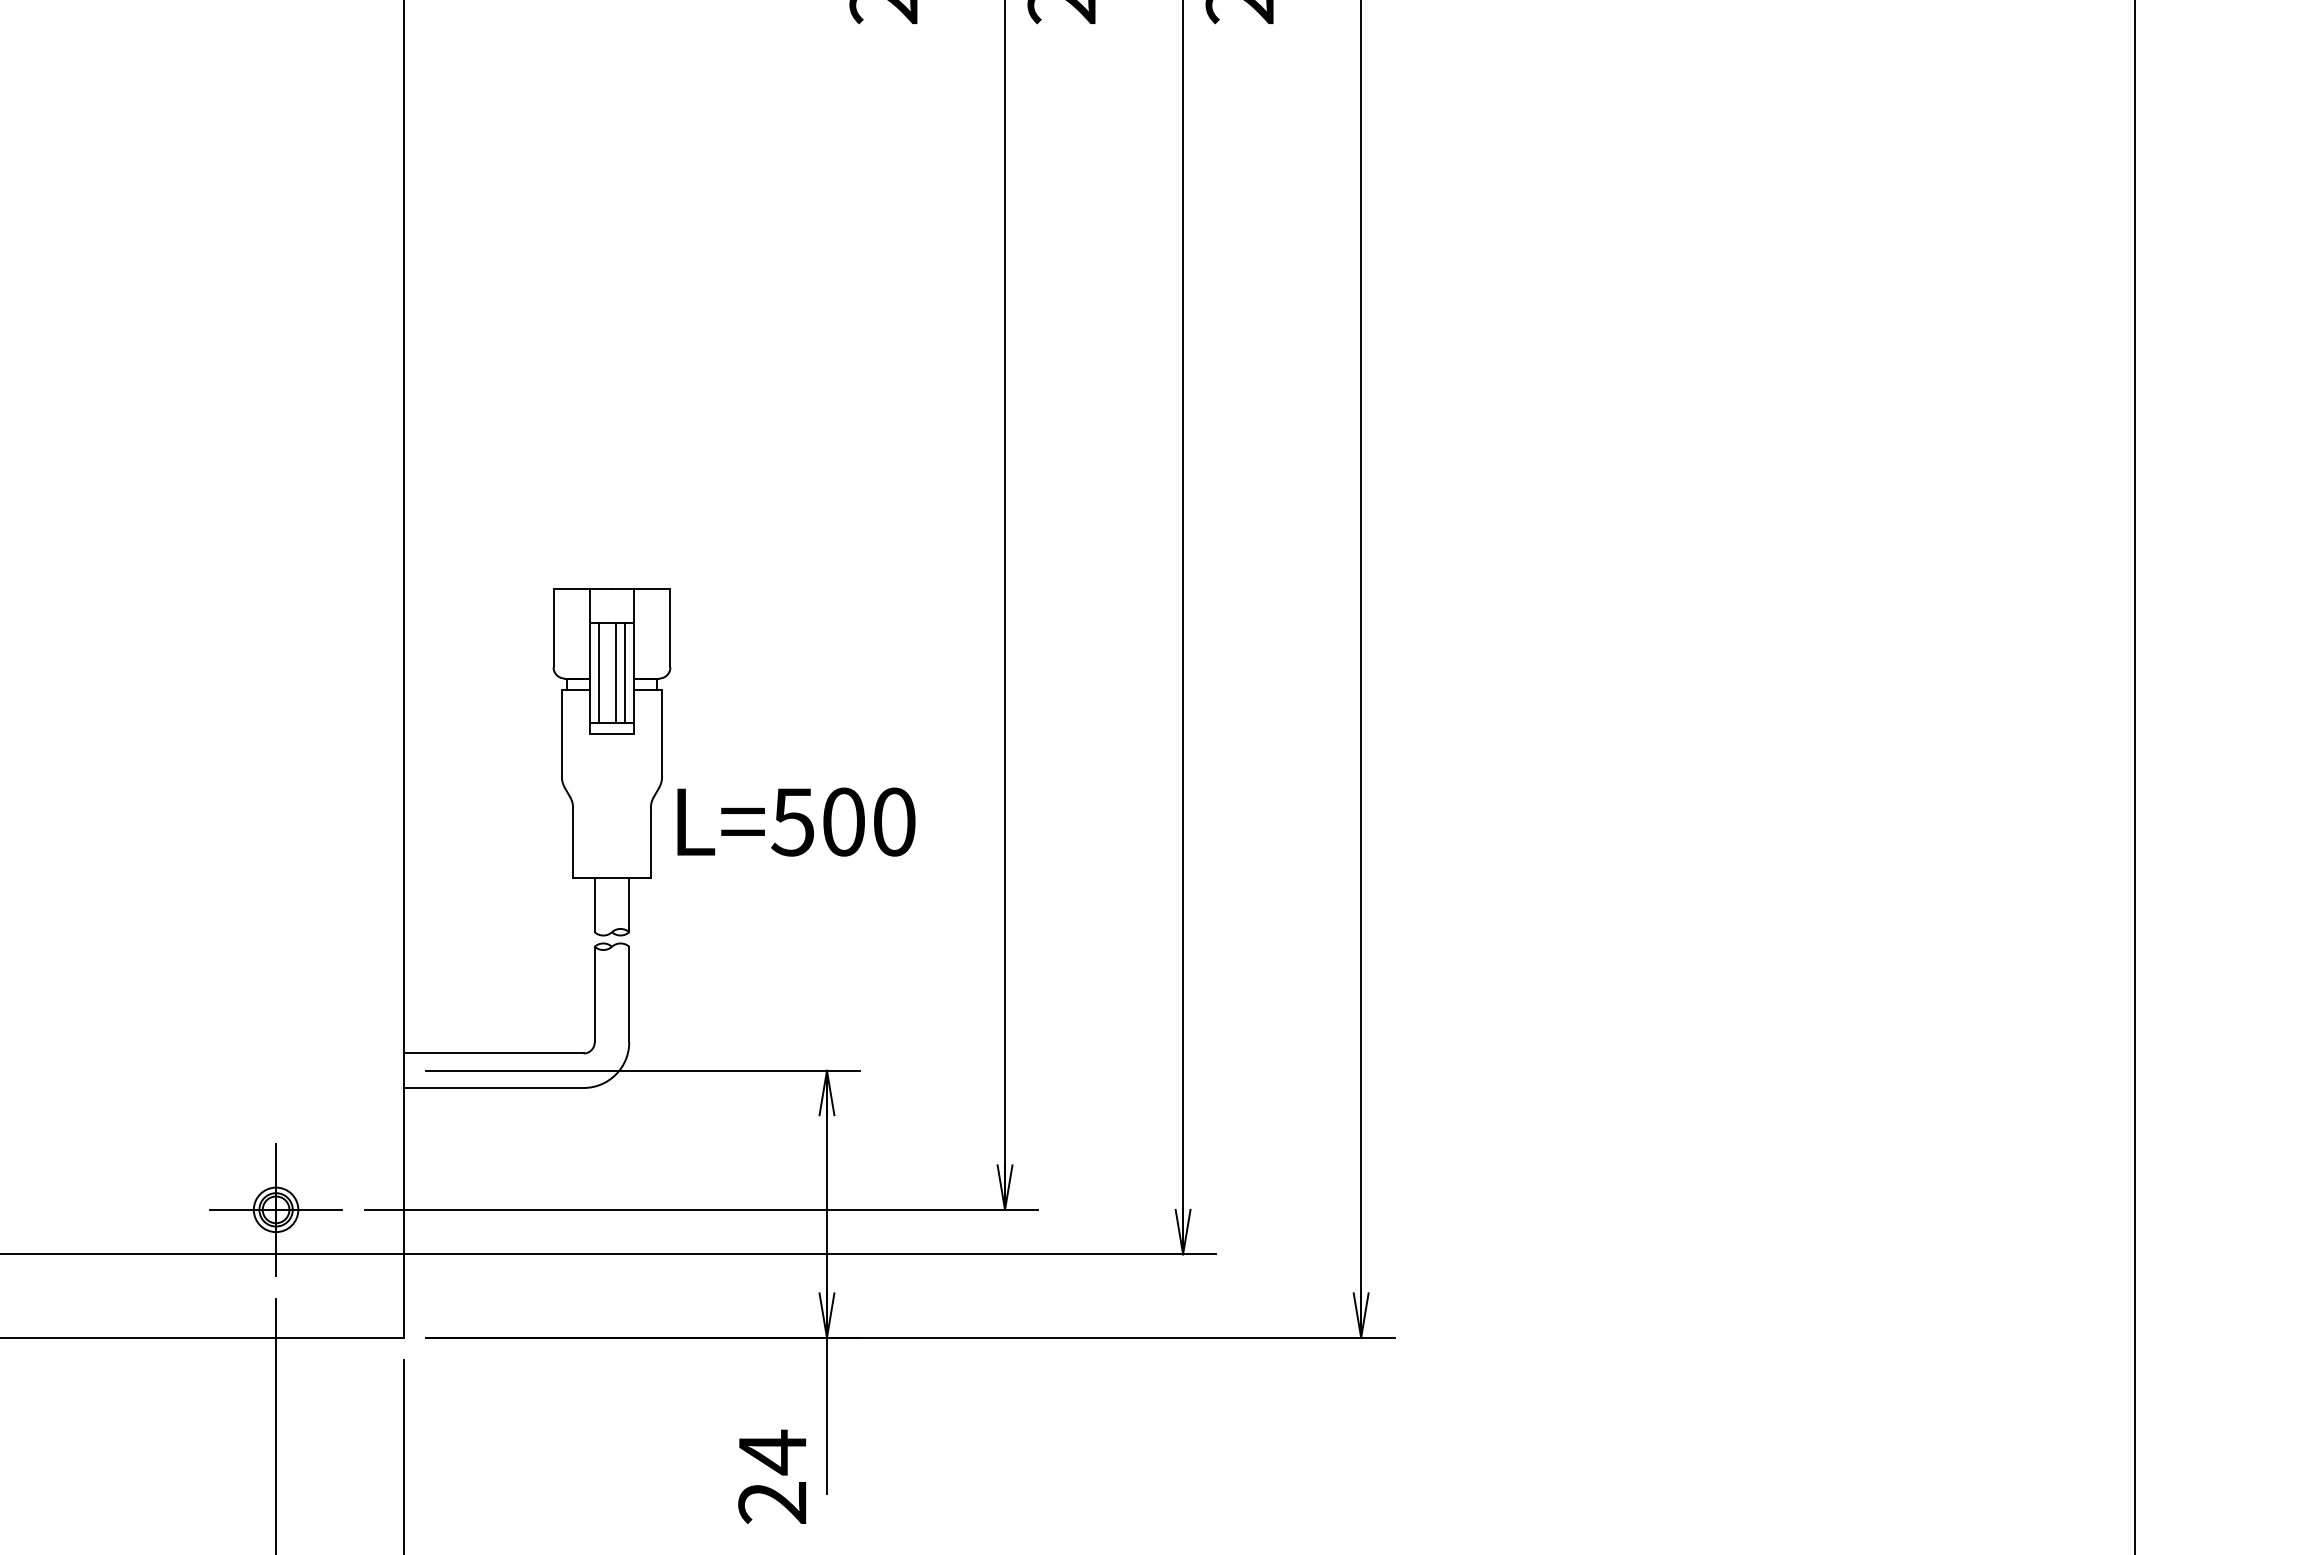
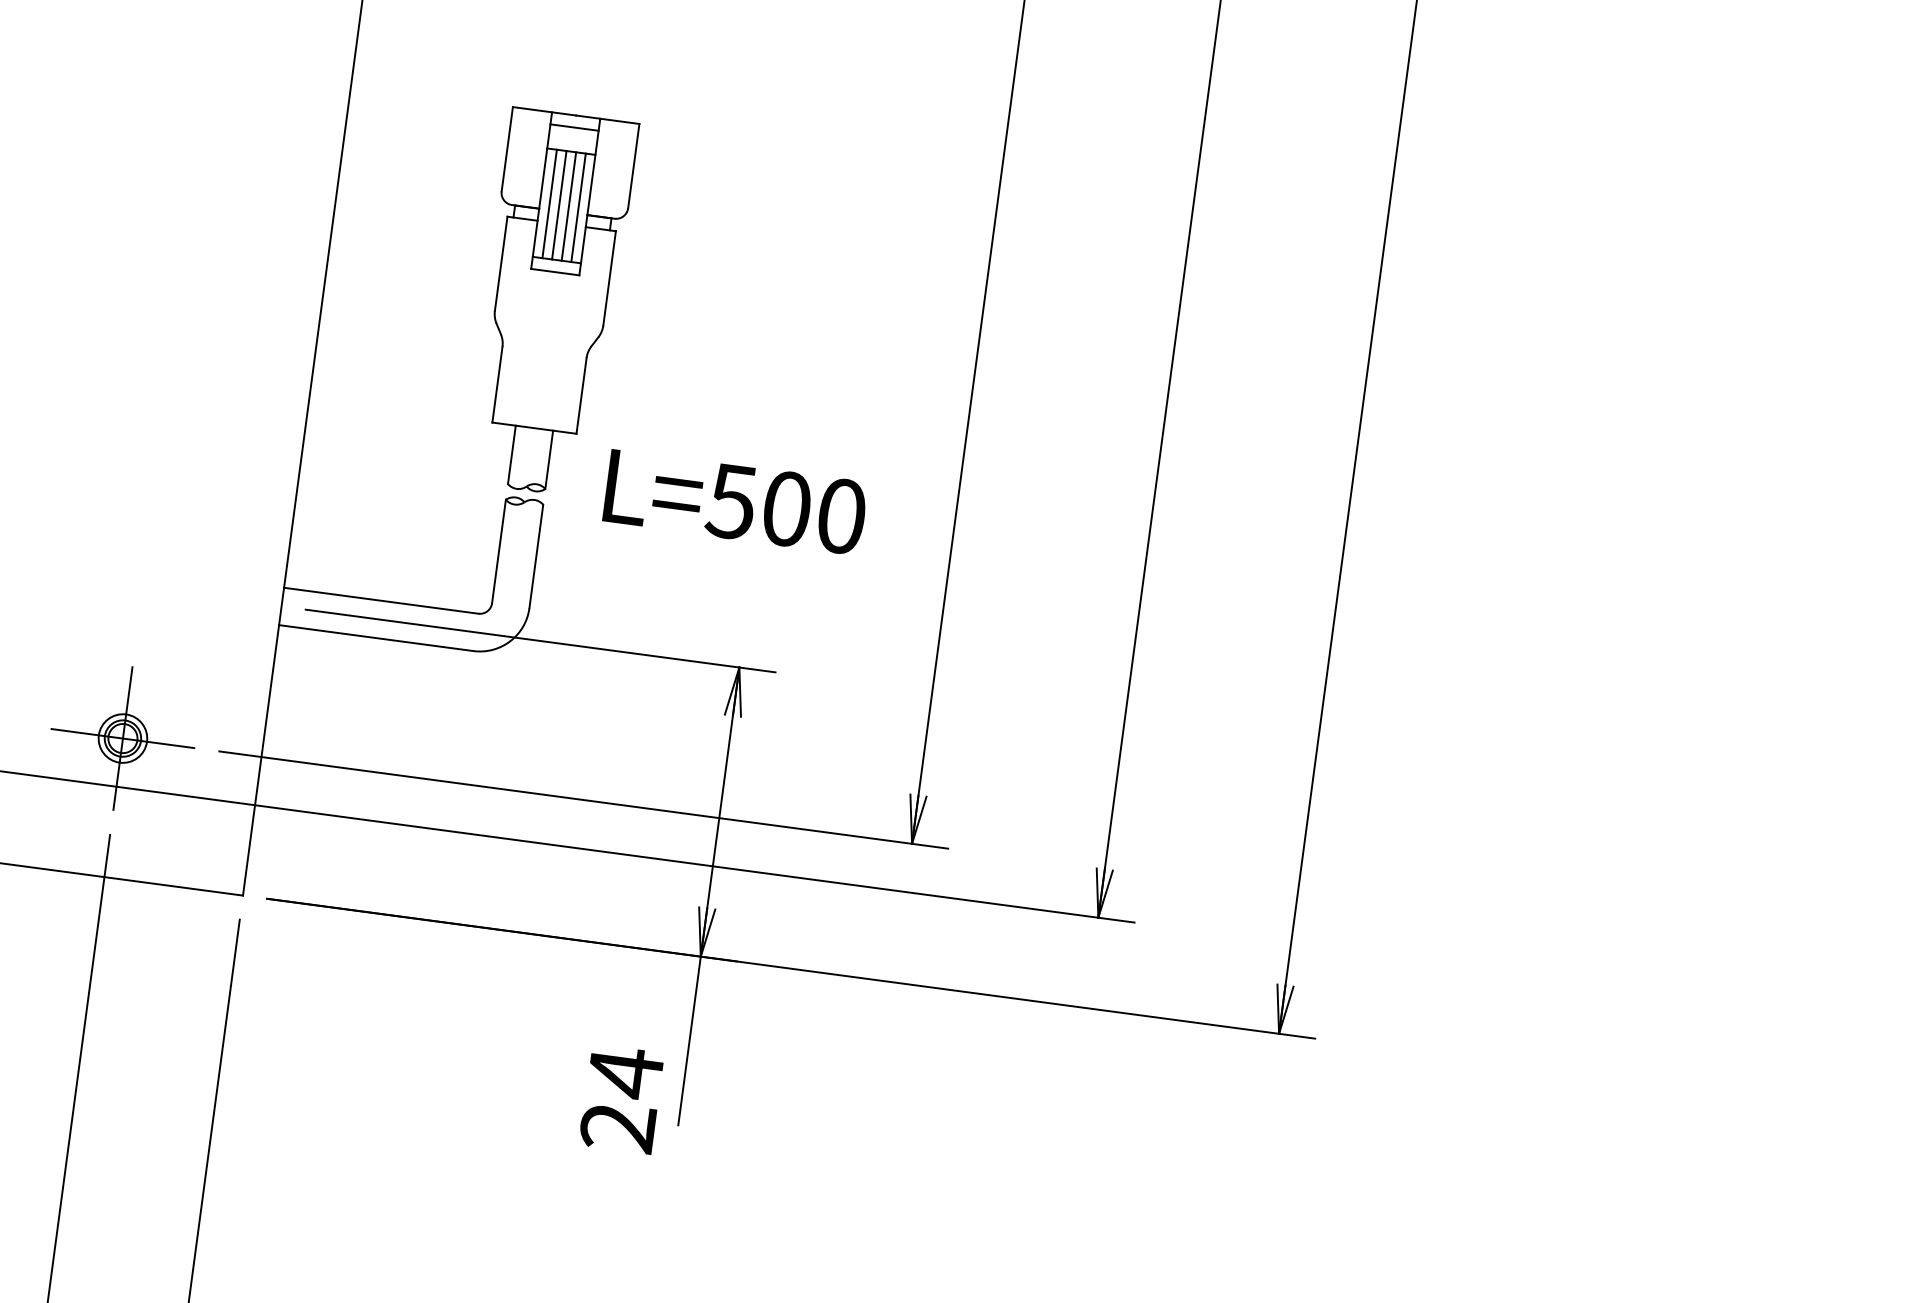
line: (611, 600) -> (574, 127), added
line: (607, 672) -> (559, 204), added
text: (796, 821) -> (735, 501), moved

